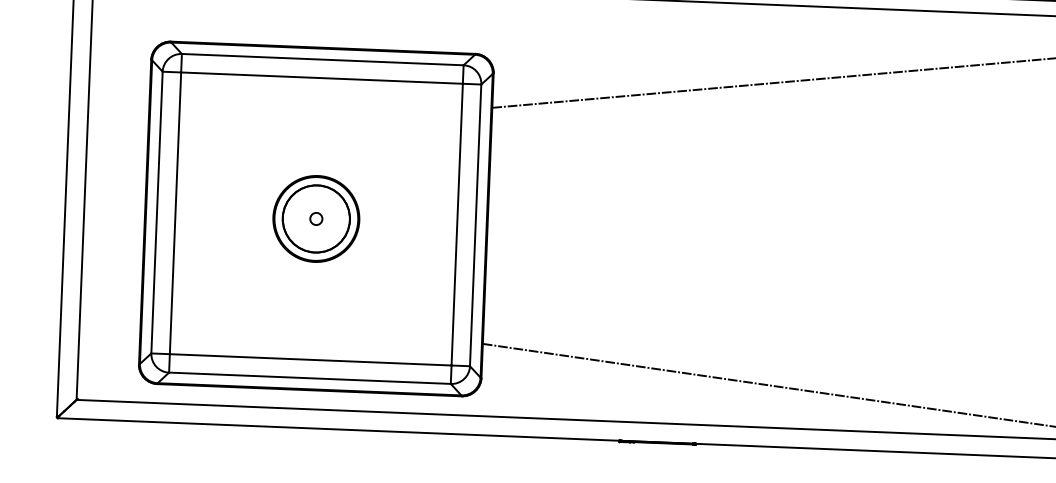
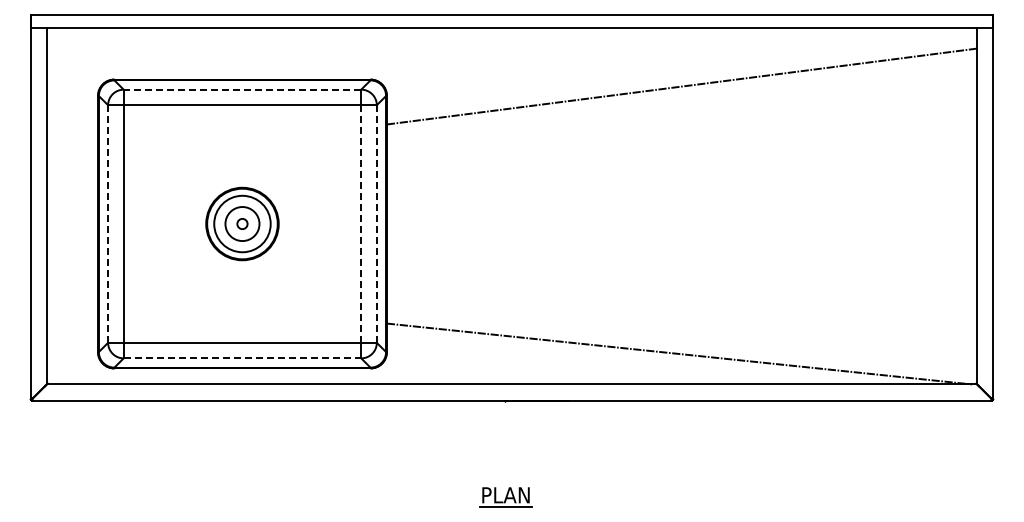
line: (322, 59) -> (242, 89), solid -> dashed
line: (157, 213) -> (108, 224), solid -> dashed
circle: (316, 218) -> (242, 223), size x0.6
line: (457, 225) -> (361, 224), solid -> dashed
line: (475, 225) -> (376, 224), solid -> dashed
line: (309, 378) -> (242, 358), solid -> dashed

